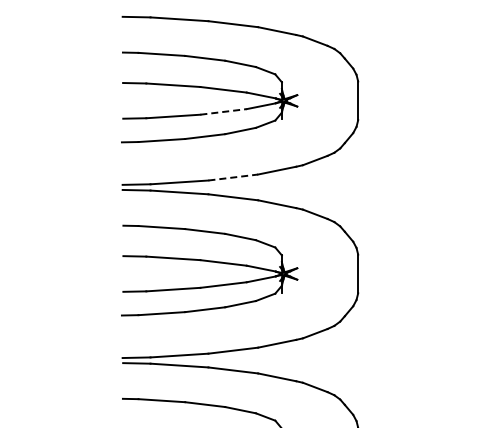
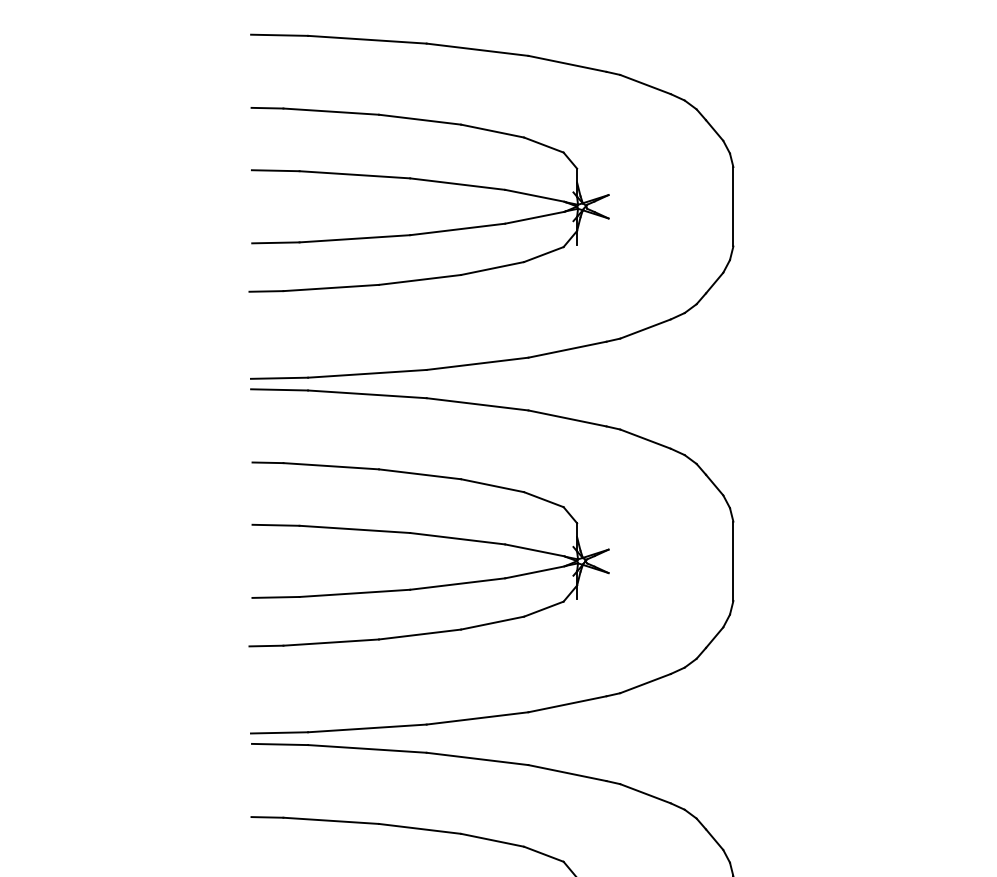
line: (224, 111) -> (459, 228), dashed -> solid
line: (233, 177) -> (478, 363), dashed -> solid

